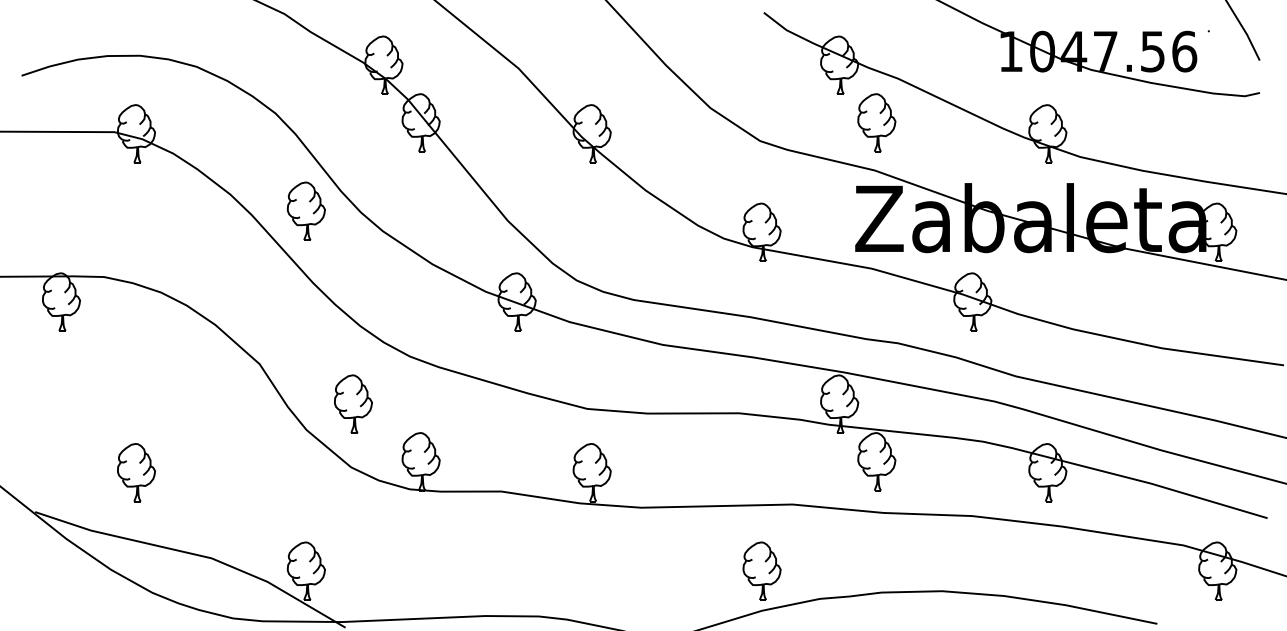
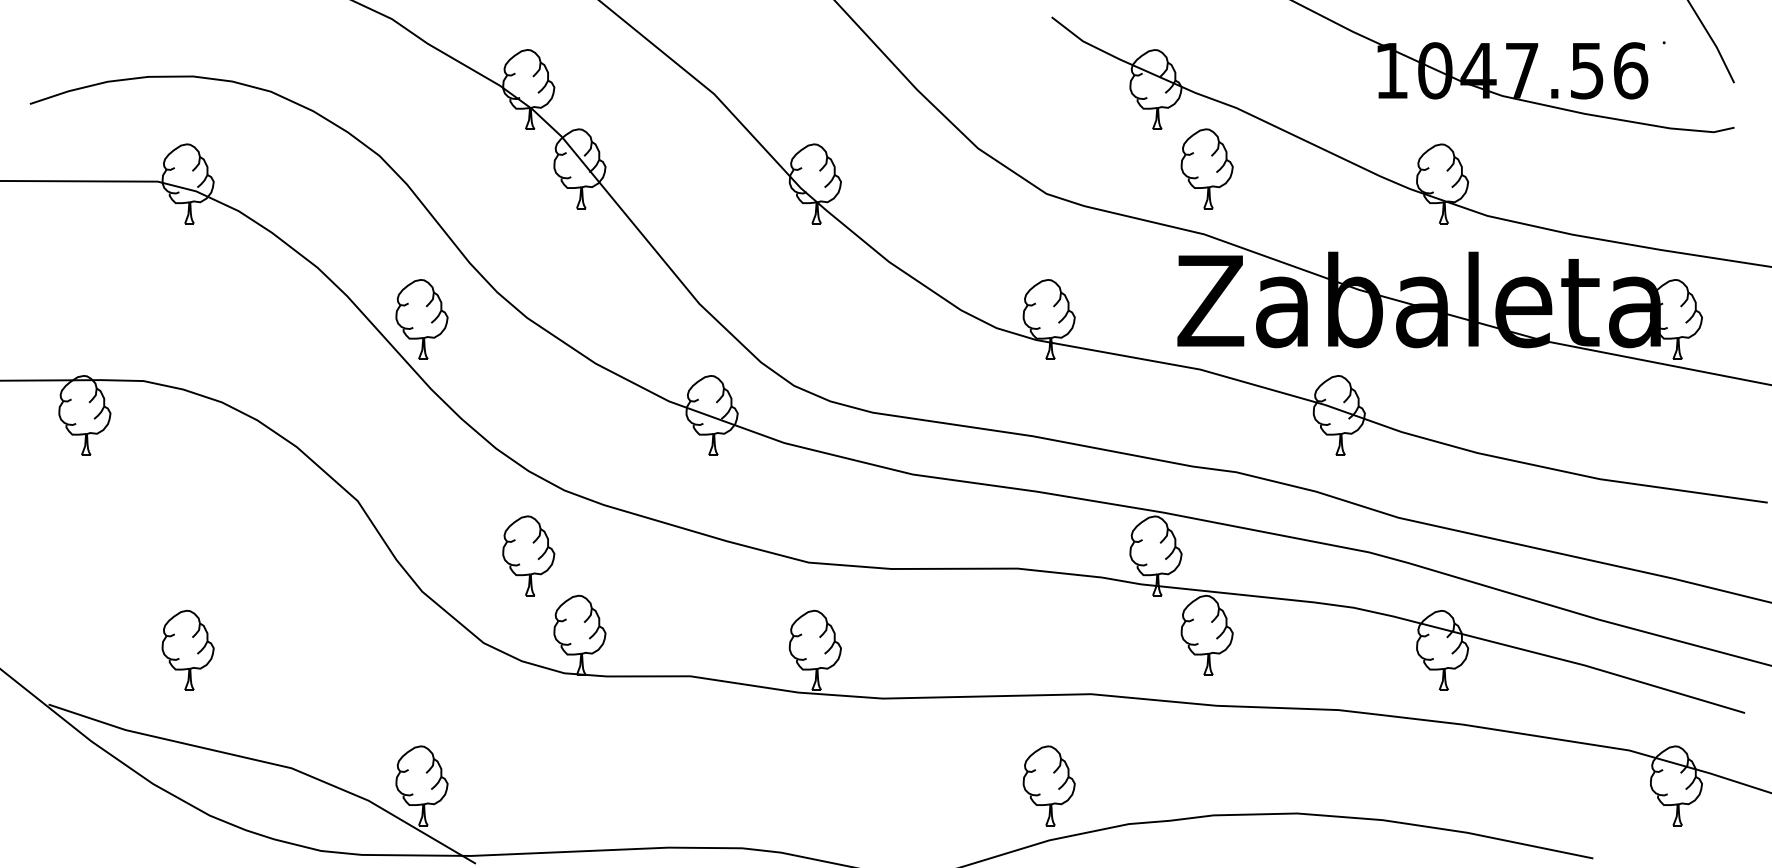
part: (306, 211) -> (421, 319), moved
part: (353, 403) -> (528, 555), moved

